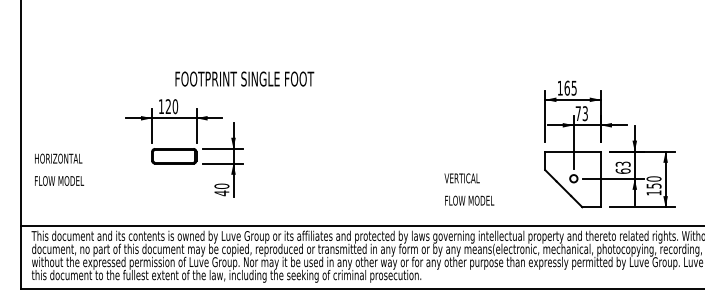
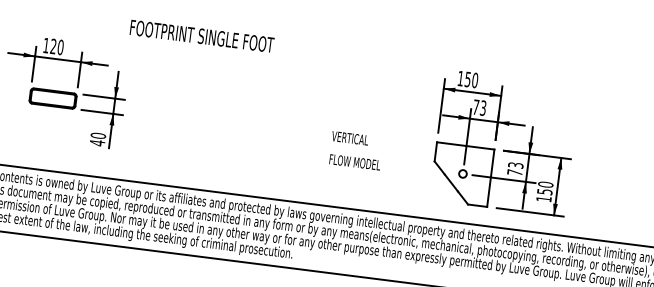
text: (244, 78) -> (201, 35), moved
text: (570, 87) -> (471, 79), 165 -> 150
text: (622, 170) -> (514, 171), 63 -> 73
text: (469, 189) -> (356, 150), moved

